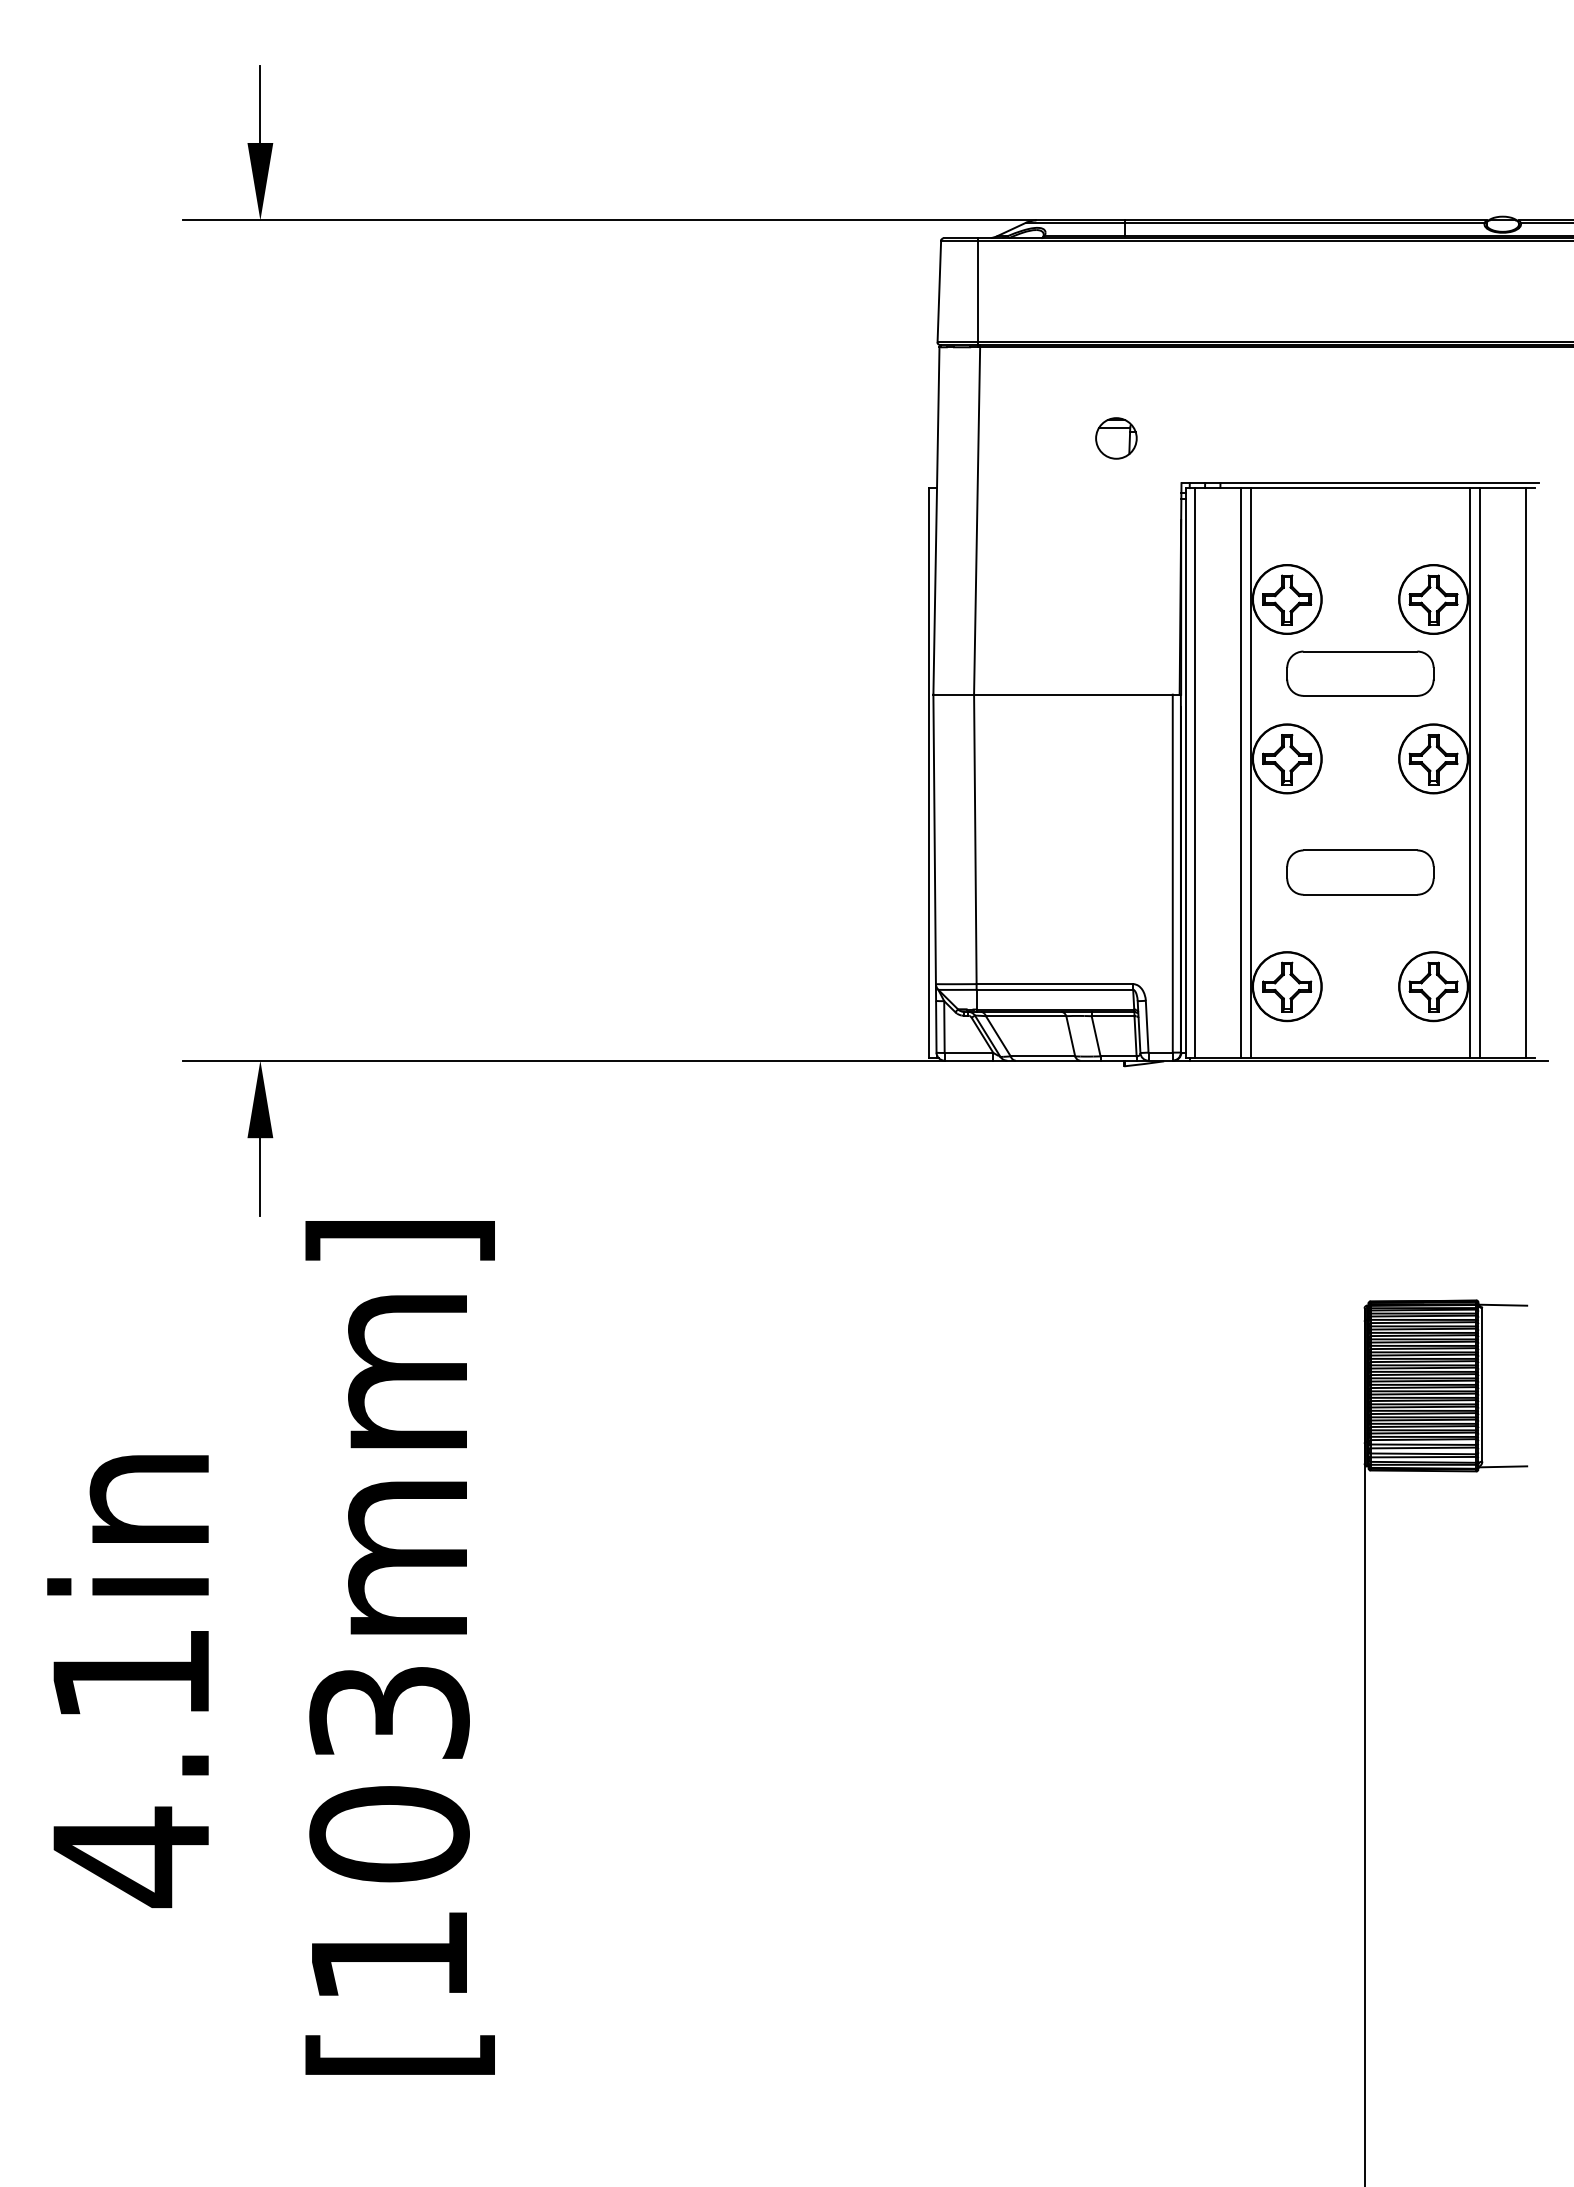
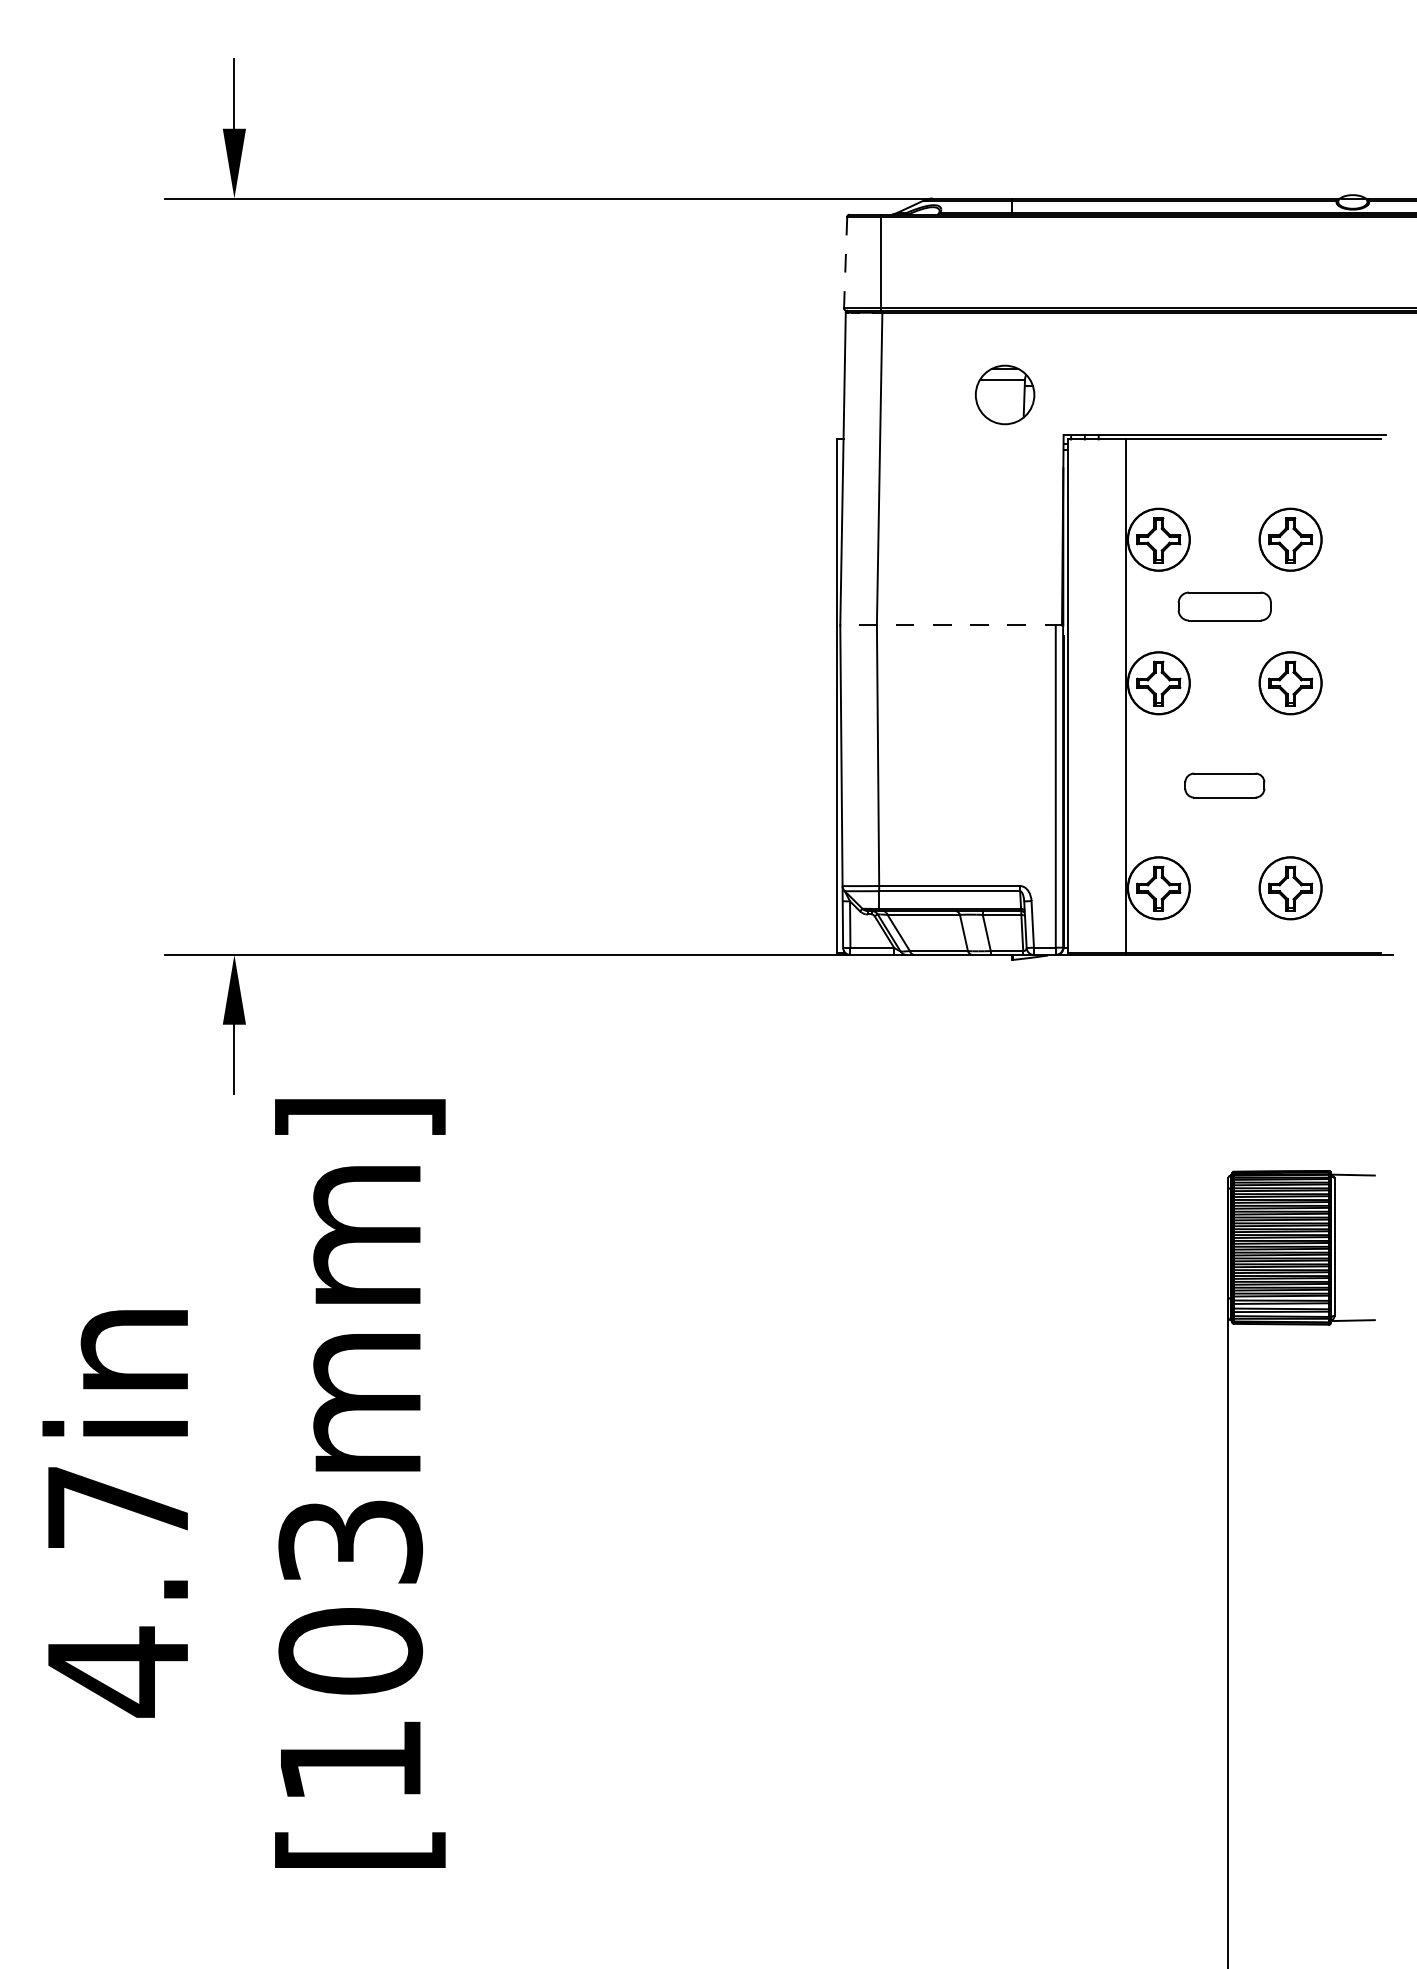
line: (939, 291) -> (845, 262), solid -> dashed
part: (1115, 438) -> (1004, 394), size x1.6
part: (1360, 673) -> (1224, 606), size x0.7
line: (1056, 694) -> (951, 625), solid -> dashed
line: (1194, 772) -> (1075, 695), removed
line: (1241, 772) -> (1117, 695), removed
line: (1470, 772) -> (1323, 695), removed
line: (1480, 772) -> (1332, 695), removed
line: (1526, 772) -> (1374, 695), removed
part: (1360, 872) -> (1224, 785), size x0.6
text: (130, 1674) -> (117, 1507), 4.1in -> 4.7in

